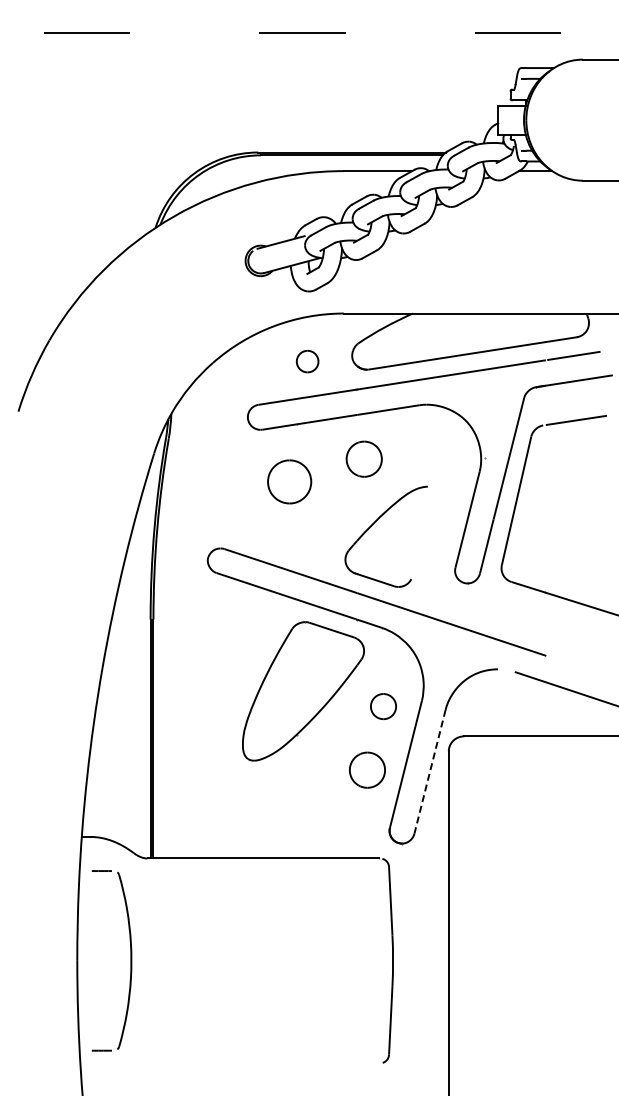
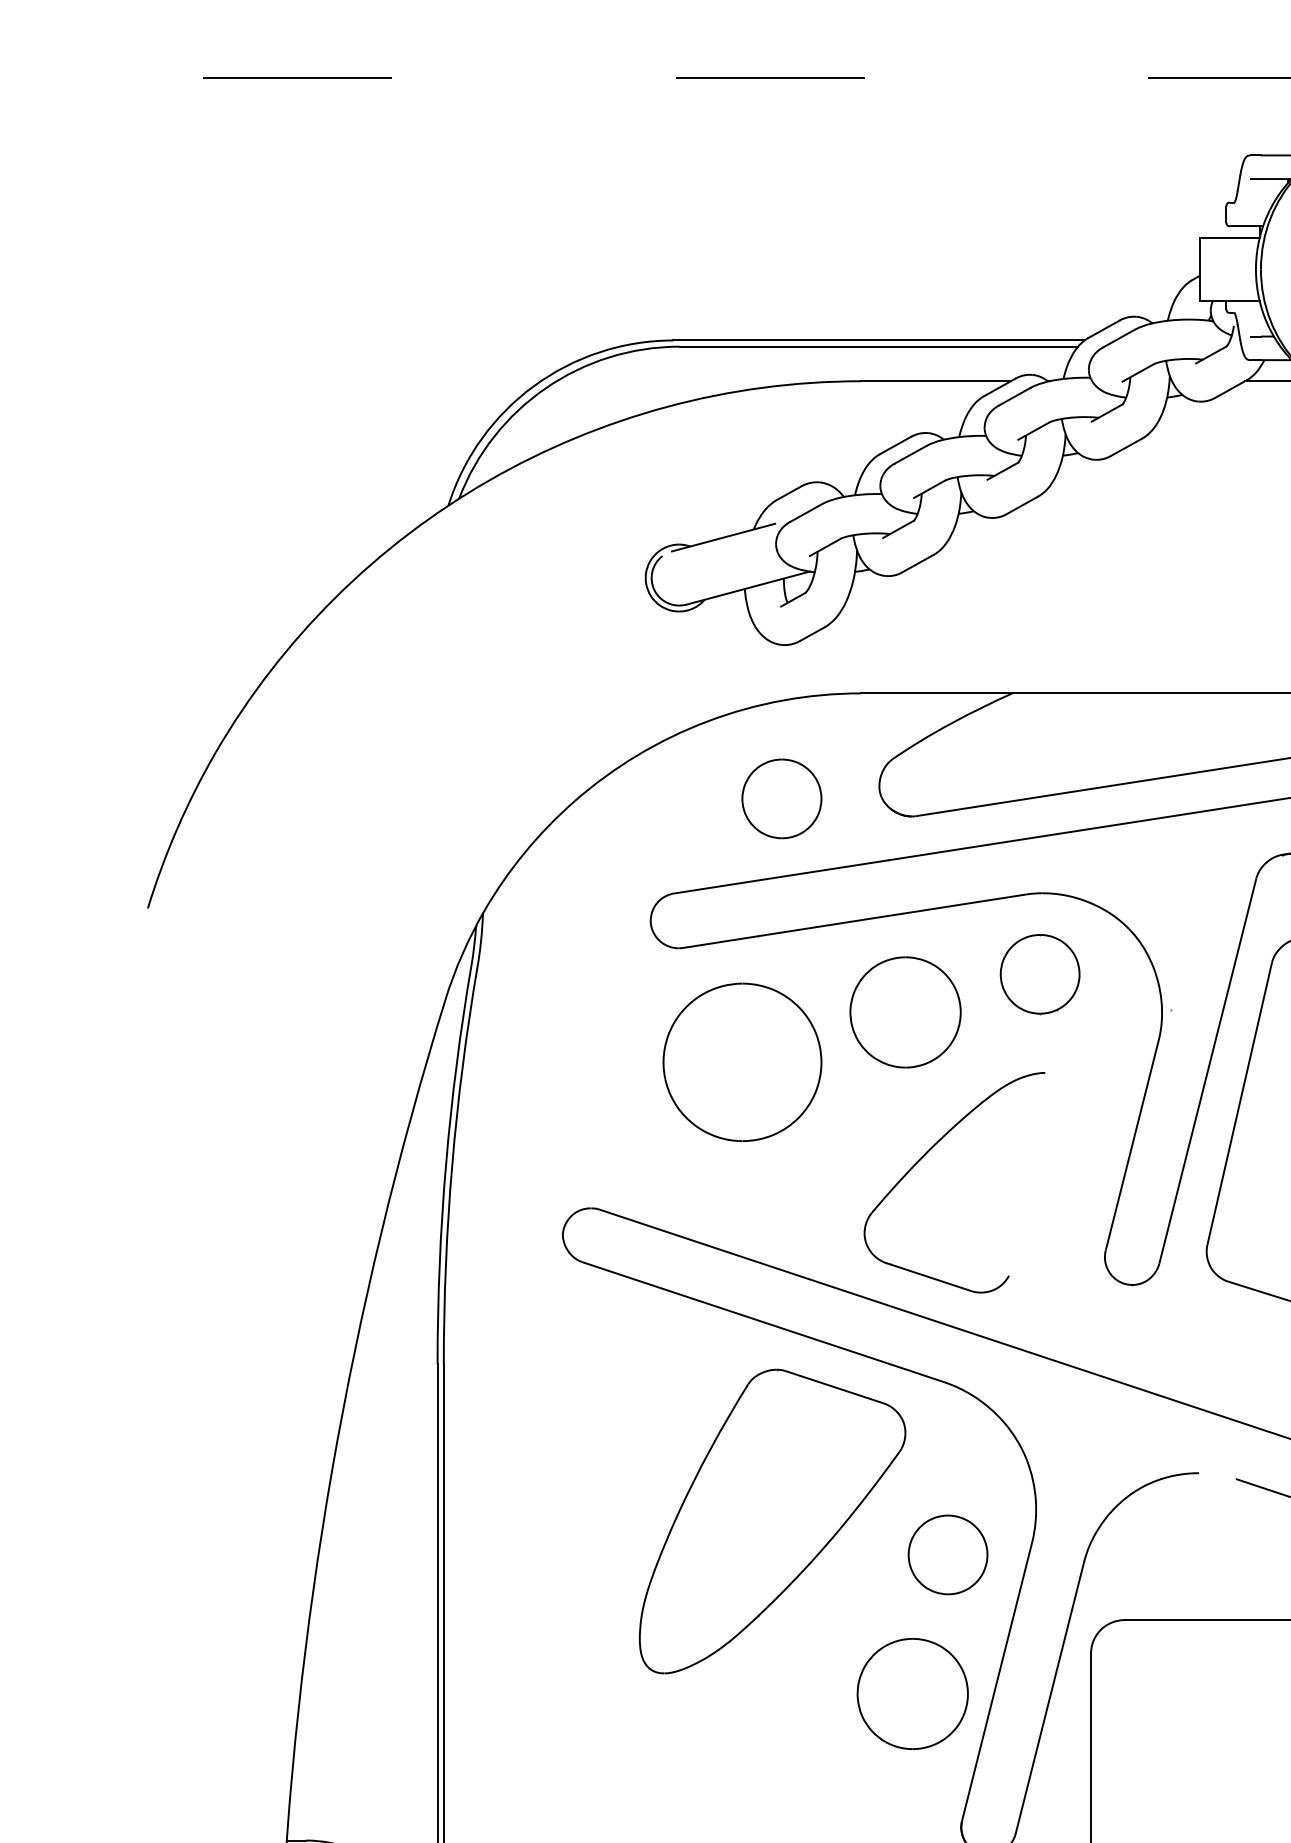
part: (307, 361) -> (781, 798), size x1.67
part: (425, 441) -> (1040, 973), added
part: (364, 459) -> (906, 1013), size x1.43
part: (289, 481) -> (741, 1061), size x1.67
part: (383, 706) -> (947, 1554), size x1.43
part: (367, 770) -> (912, 1694), size x1.43
line: (430, 771) -> (1050, 1697), dashed -> solid

